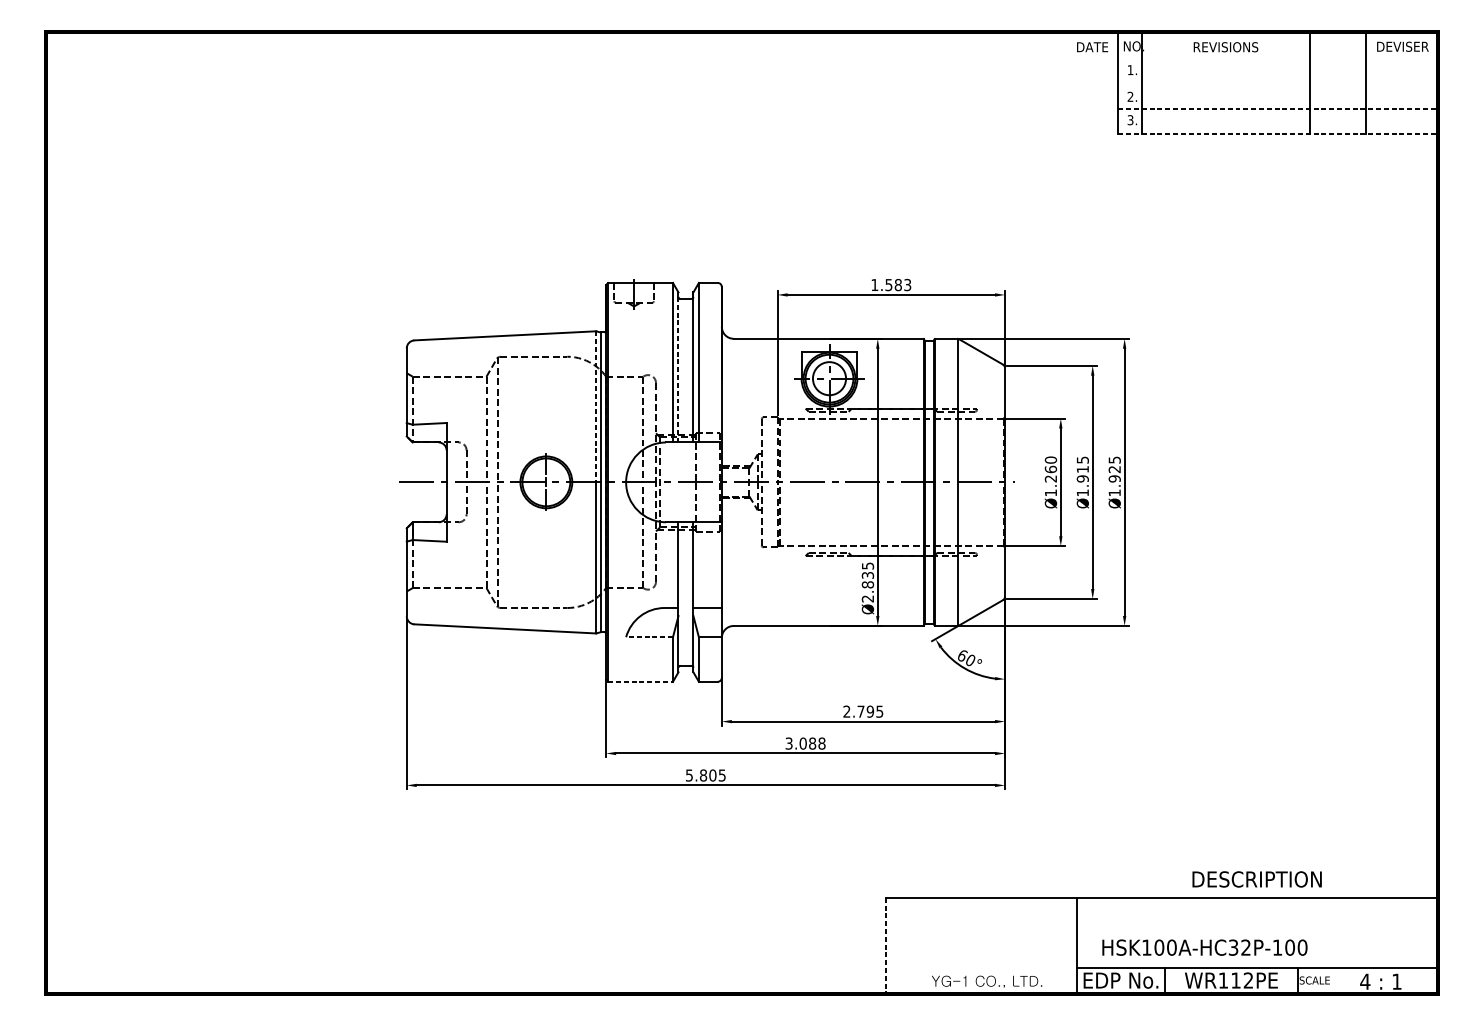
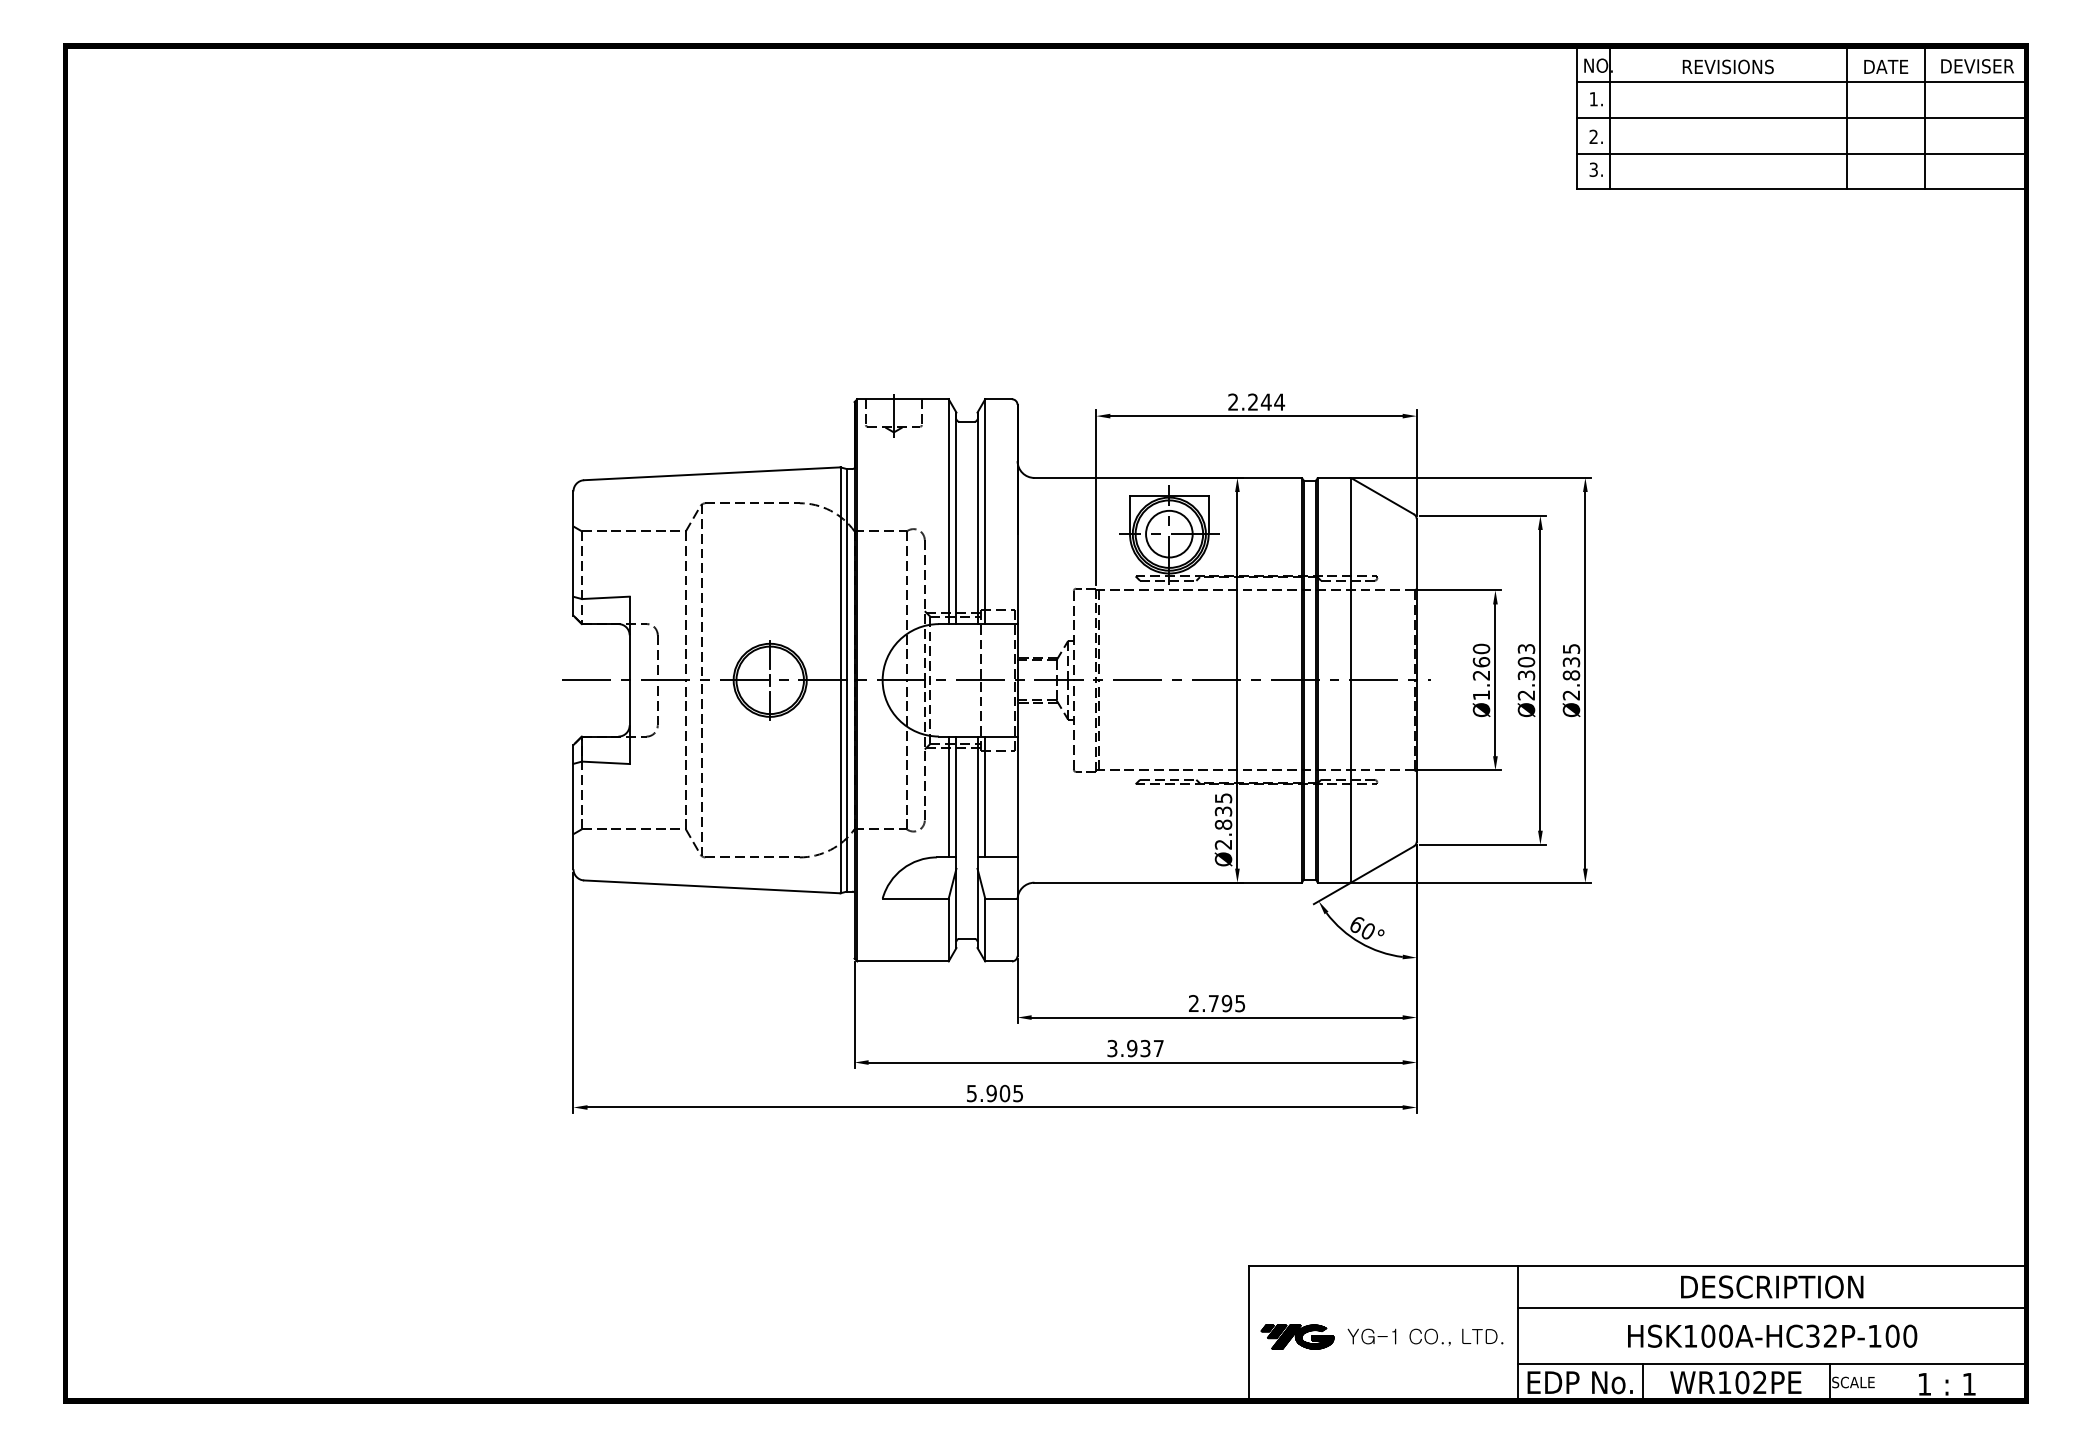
text: (1092, 46) -> (1886, 66), moved
line: (1277, 58) -> (1801, 82), added
line: (1277, 83) -> (1801, 118), added
line: (1277, 109) -> (1801, 154), dashed -> solid
line: (1277, 133) -> (1801, 188), dashed -> solid
text: (891, 284) -> (1256, 401), 1.583 -> 2.244
line: (678, 367) -> (956, 518), dashed -> solid
line: (596, 407) -> (840, 574), dashed -> solid
text: (1082, 476) -> (1526, 672), Ø1.915 -> Ø2.303
text: (1114, 481) -> (1571, 678), Ø1.925 -> Ø2.835
line: (672, 564) -> (948, 796), added
line: (699, 564) -> (985, 796), added
line: (649, 637) -> (915, 898), dashed -> solid
line: (640, 681) -> (903, 961), dashed -> solid
text: (812, 743) -> (1145, 1048), 3.088 -> 3.937
text: (703, 775) -> (991, 1093), 5.805 -> 5.905
text: (1257, 879) -> (1772, 1286), moved
line: (1256, 927) -> (1771, 1308), added
line: (885, 945) -> (1248, 1333), dashed -> solid
part: (920, 947) -> (1297, 1336), added
text: (1204, 947) -> (1772, 1335), moved
text: (1236, 980) -> (1742, 1382), WR112PE -> WR102PE
text: (987, 981) -> (1425, 1336), moved
text: (1365, 981) -> (1924, 1384), 4 -> 1

